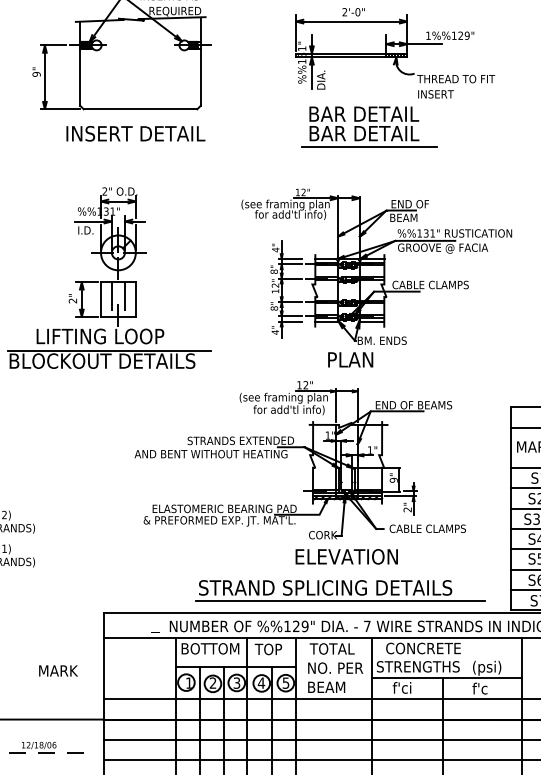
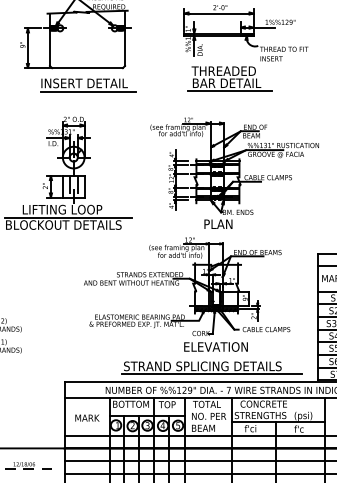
text: (363, 113) -> (226, 70), BAR DETAIL -> THREADED
line: (142, 146) -> (88, 91), added
text: (58, 669) -> (87, 417), moved

